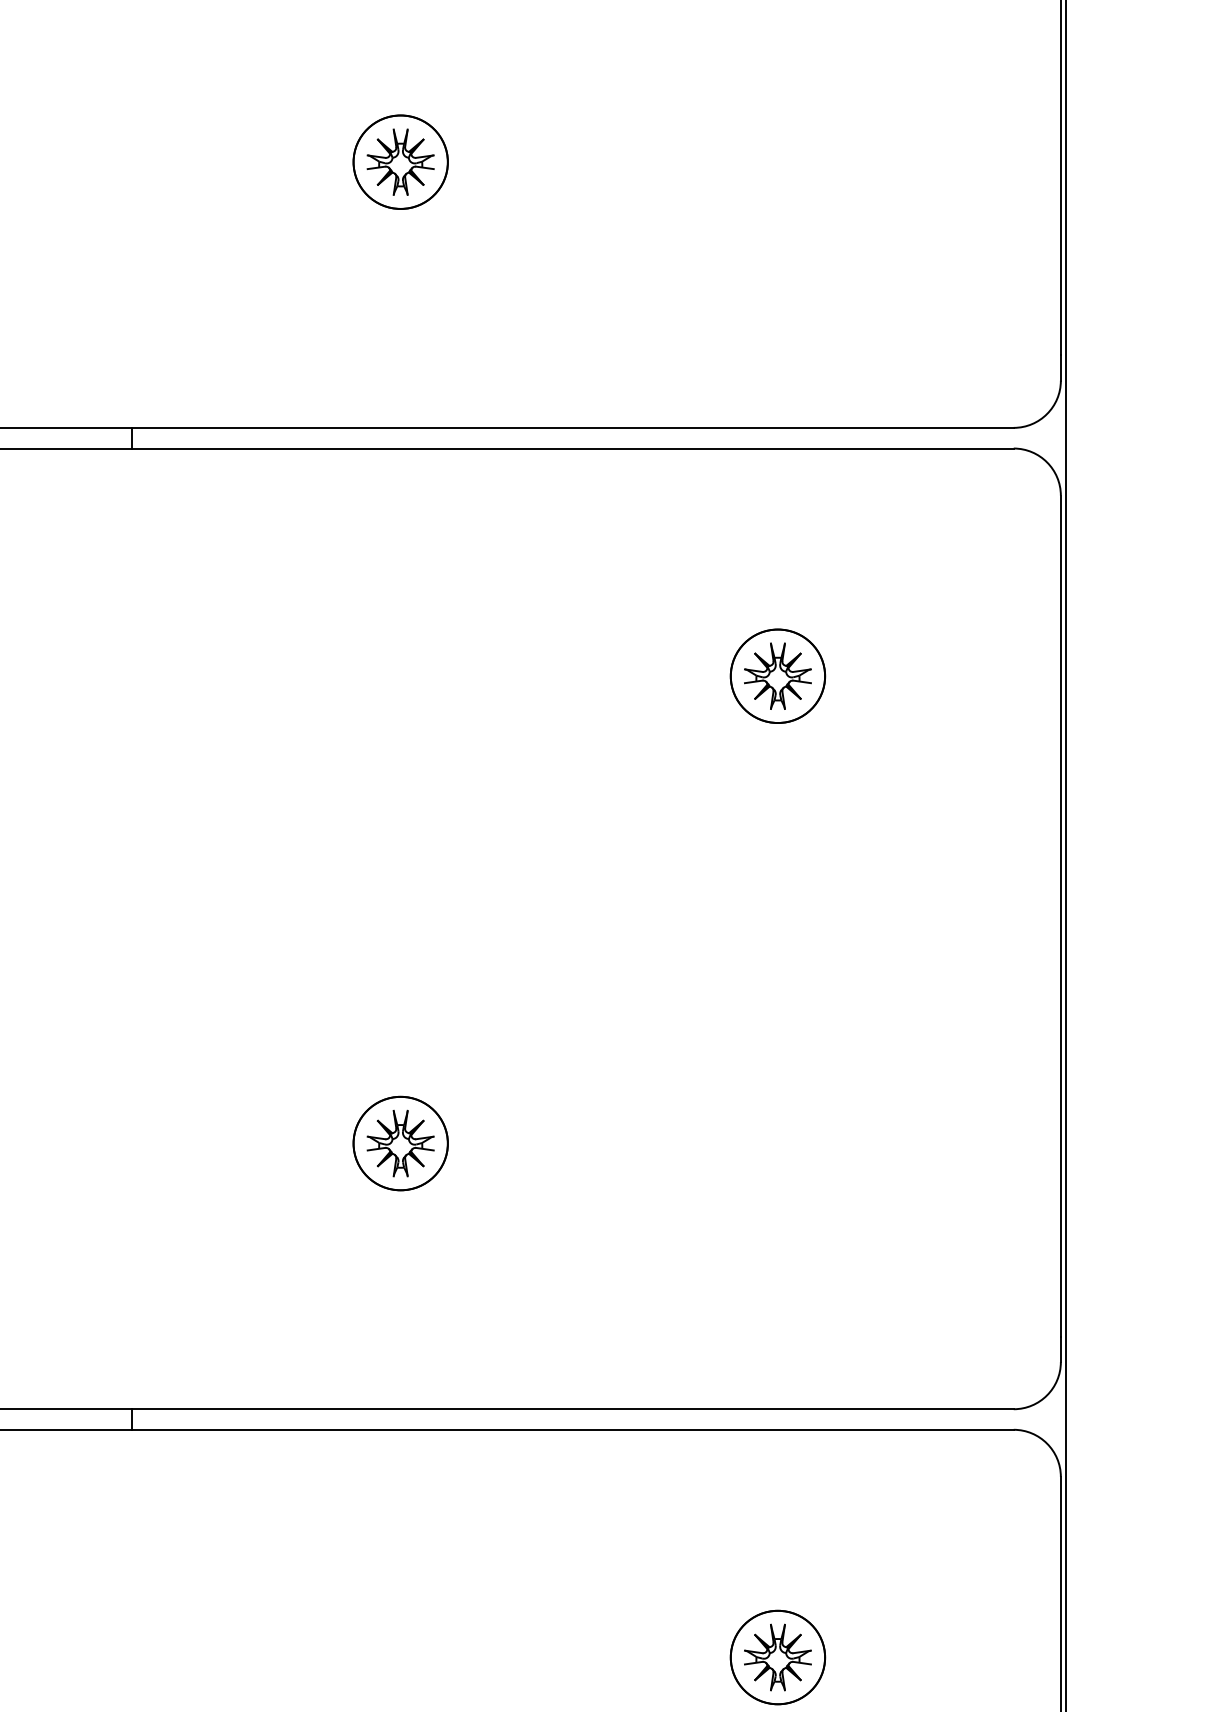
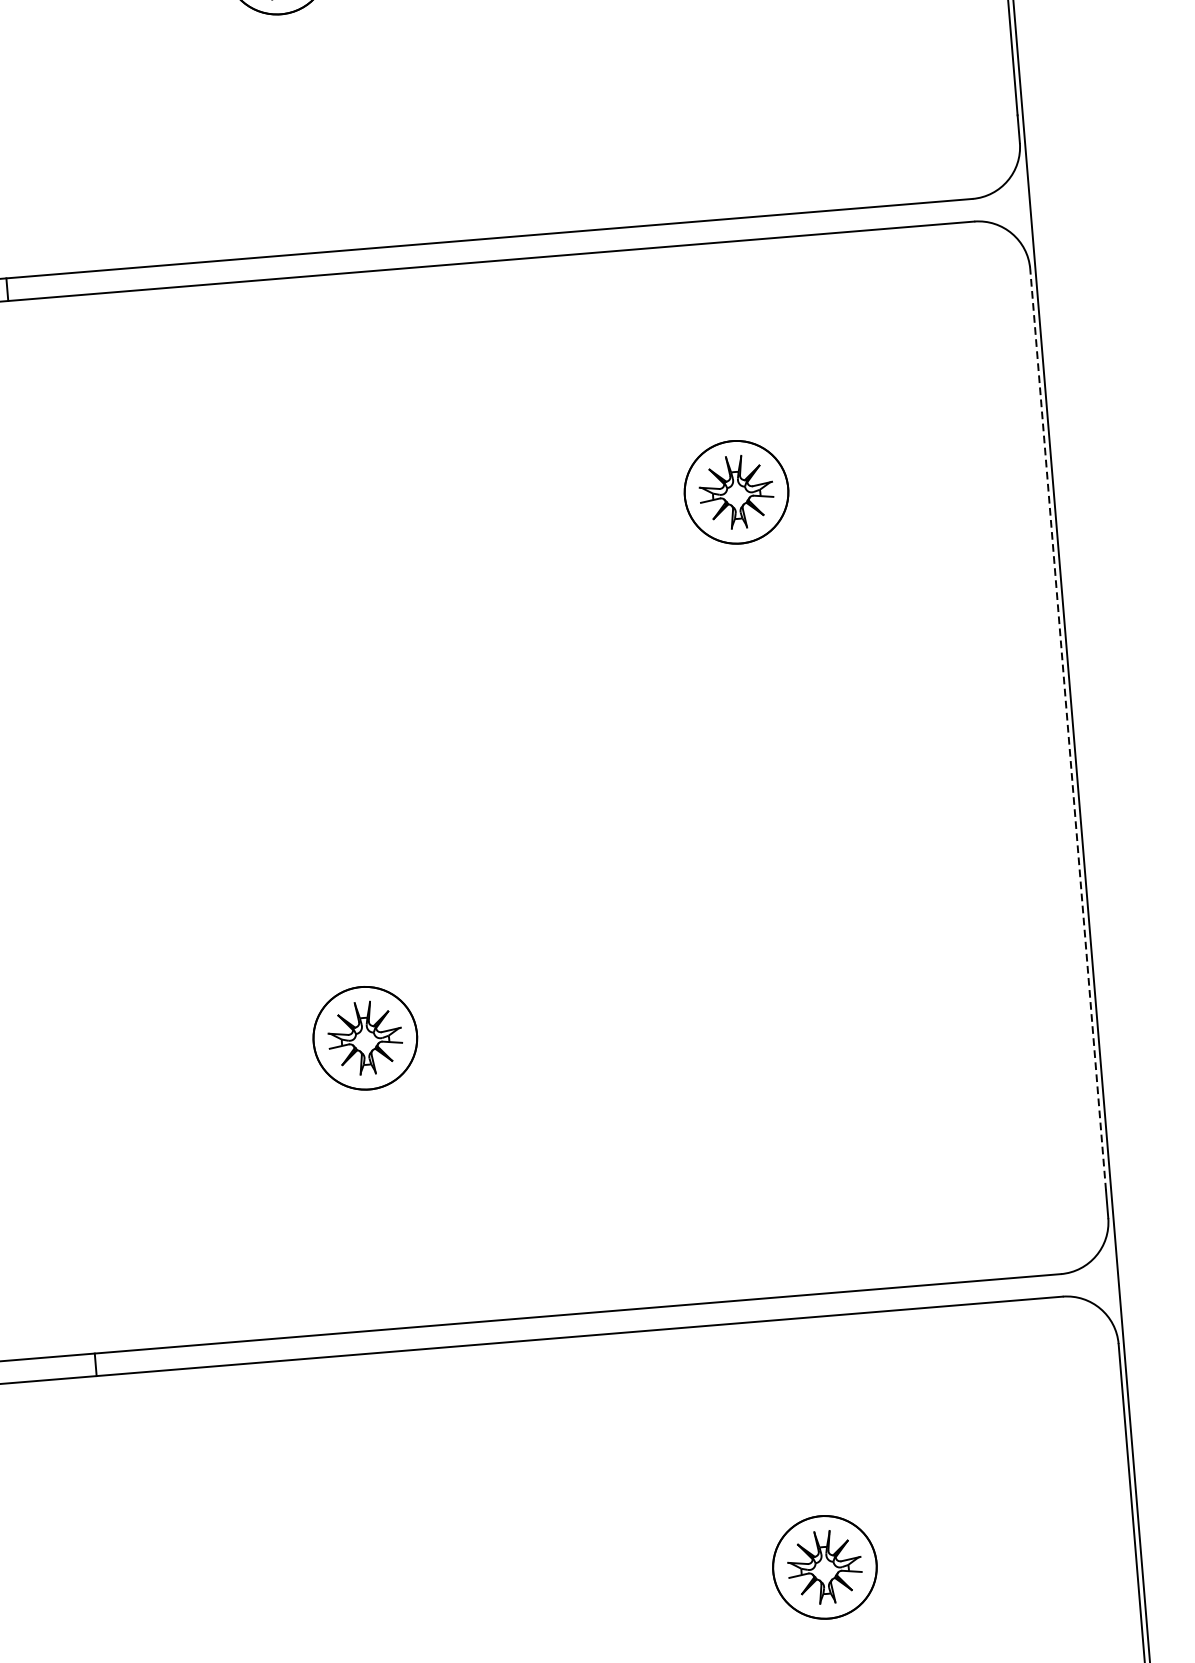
line: (1060, 916) -> (1067, 730), solid -> dashed

